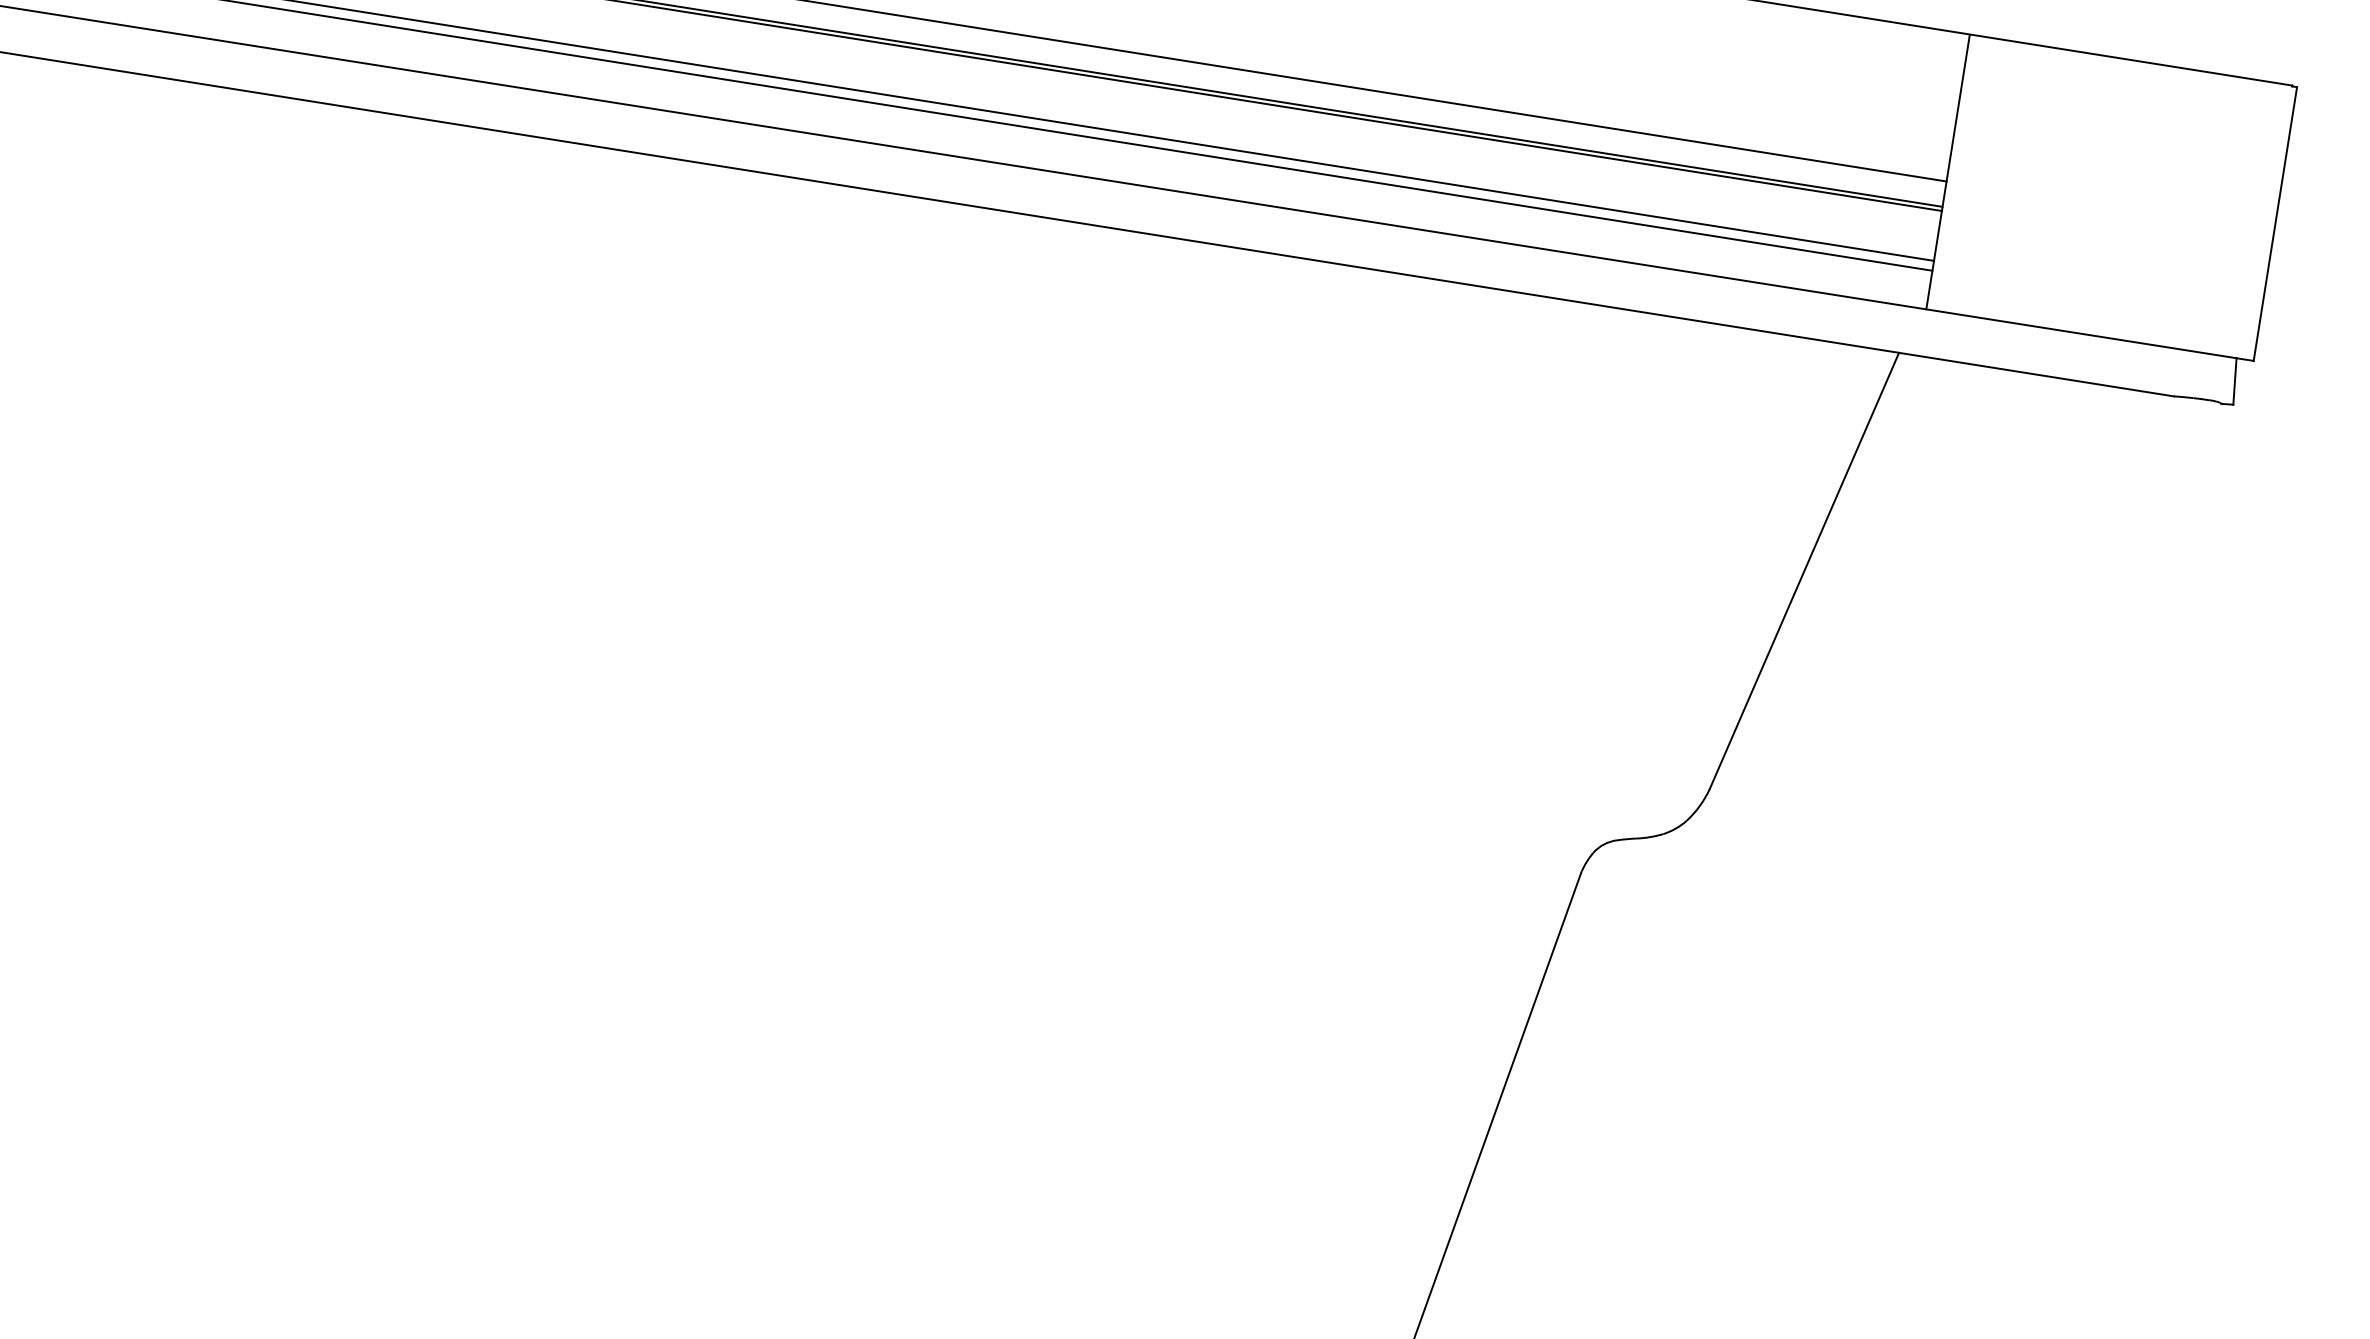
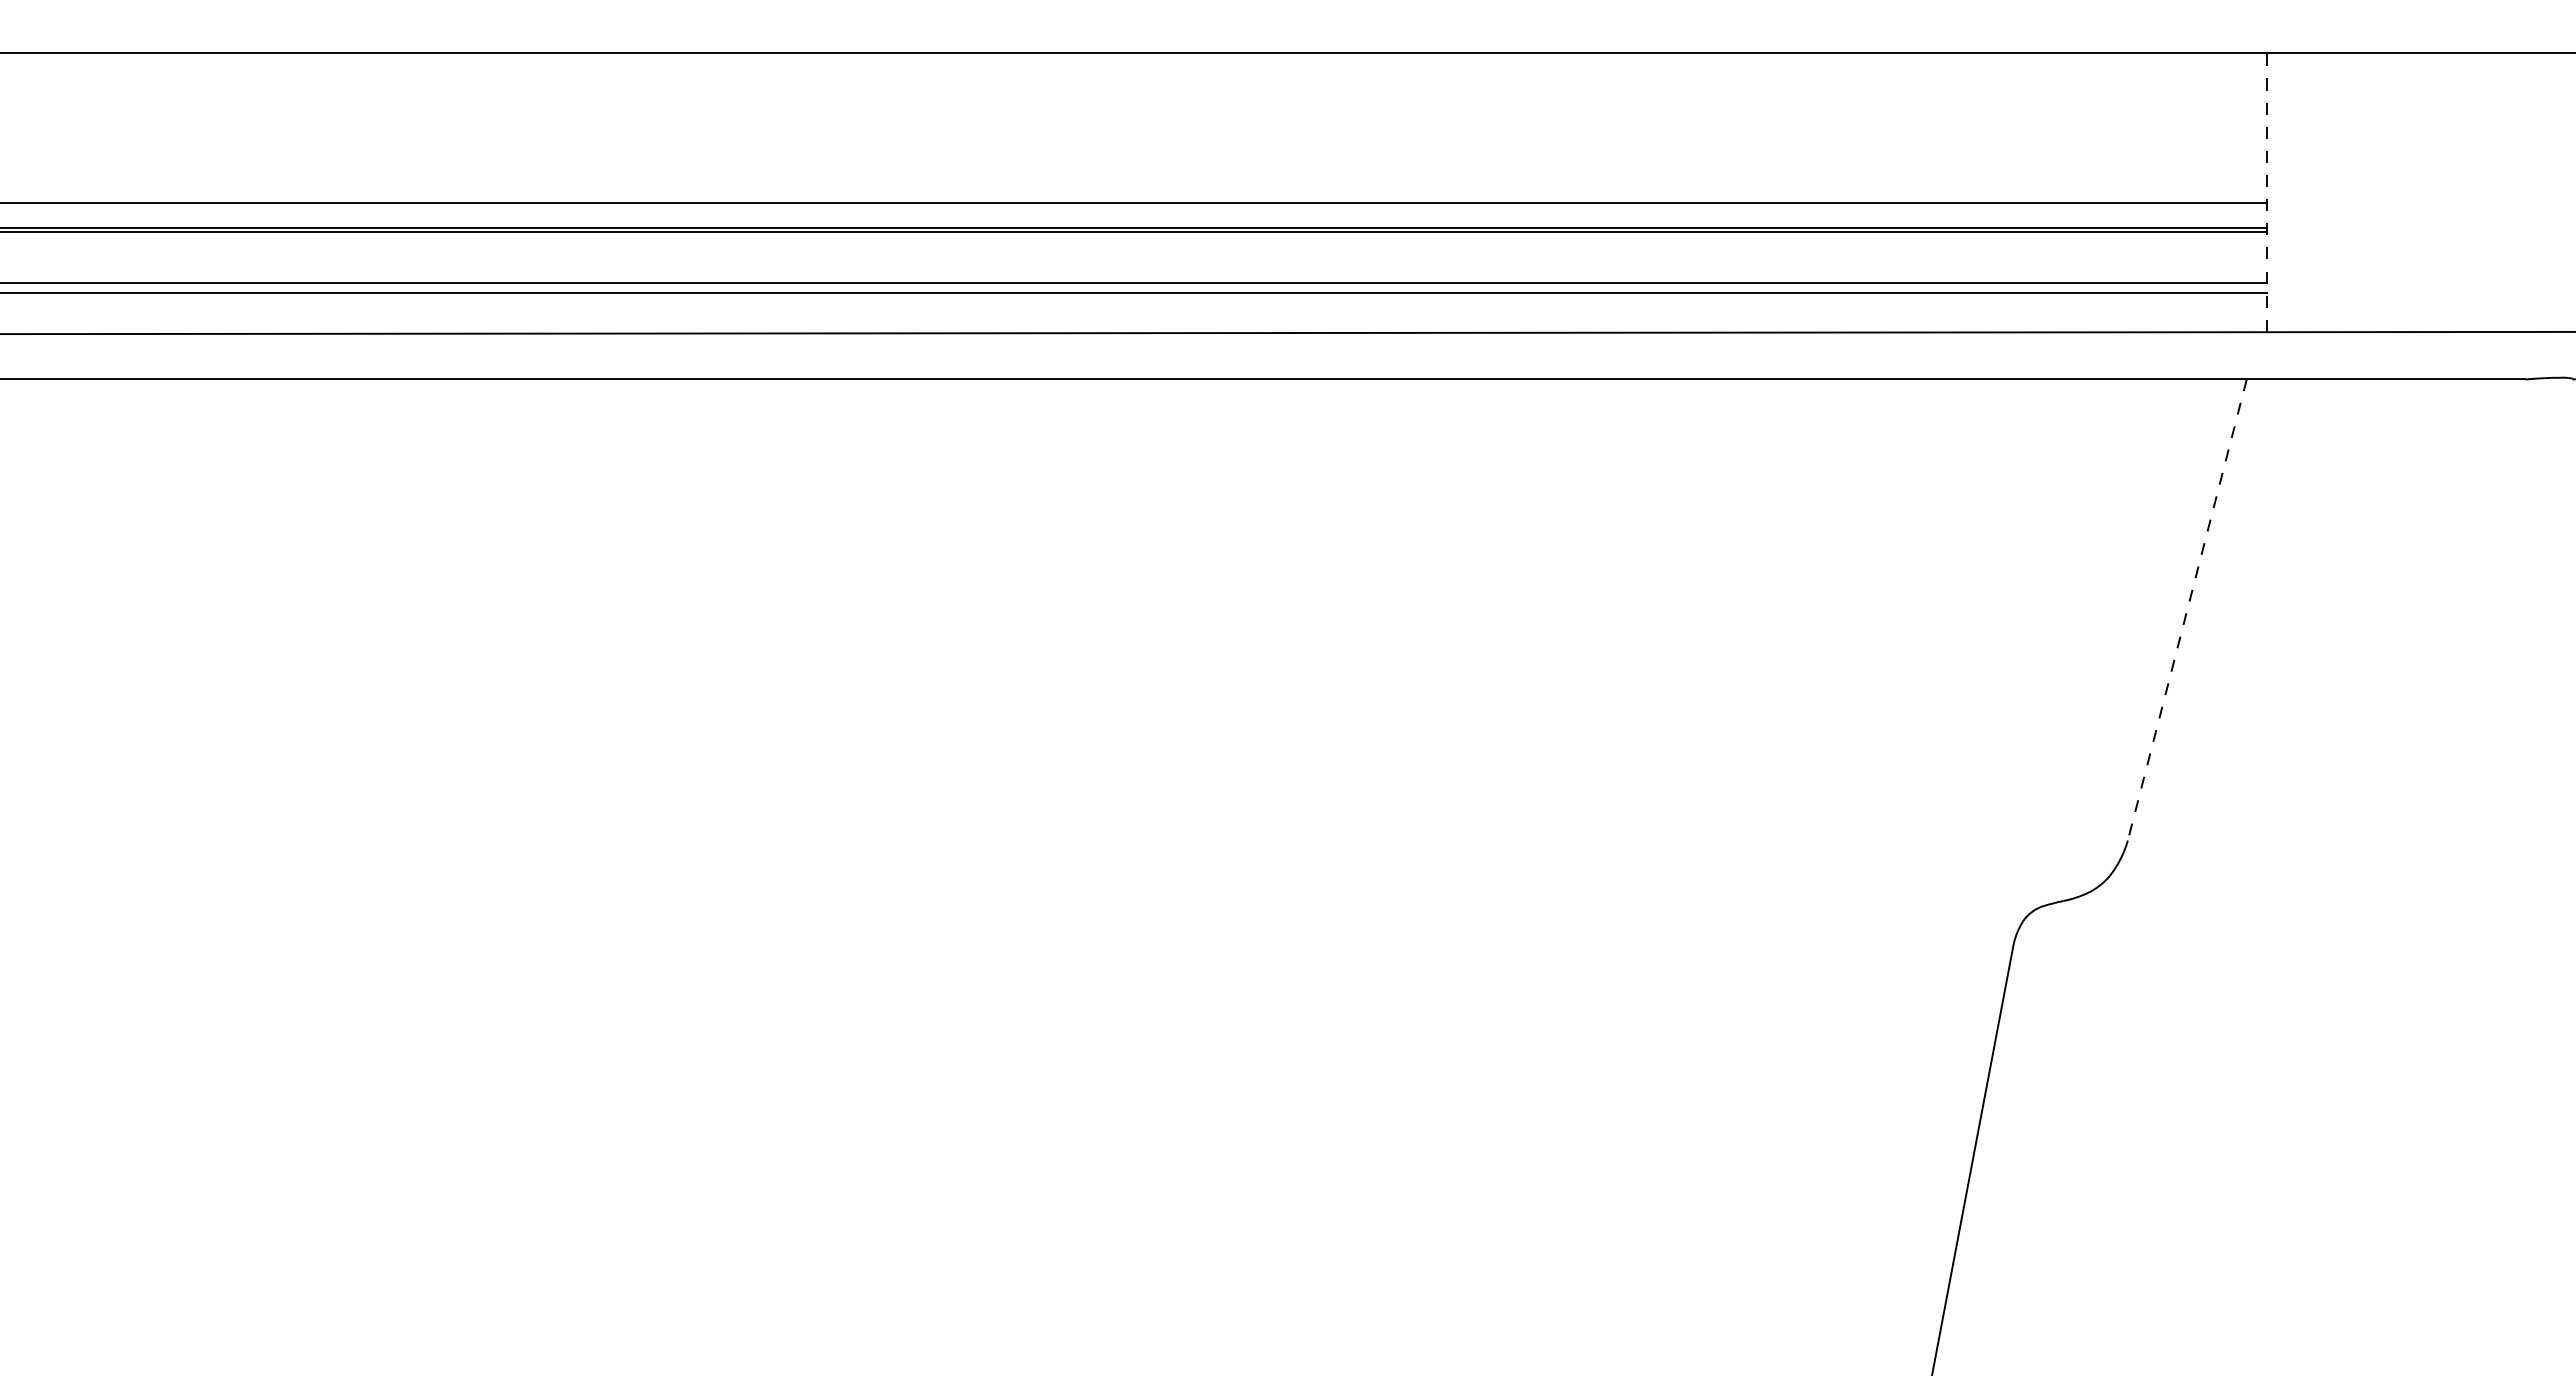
line: (1947, 172) -> (2266, 193), solid -> dashed
line: (1804, 571) -> (2187, 610), solid -> dashed

